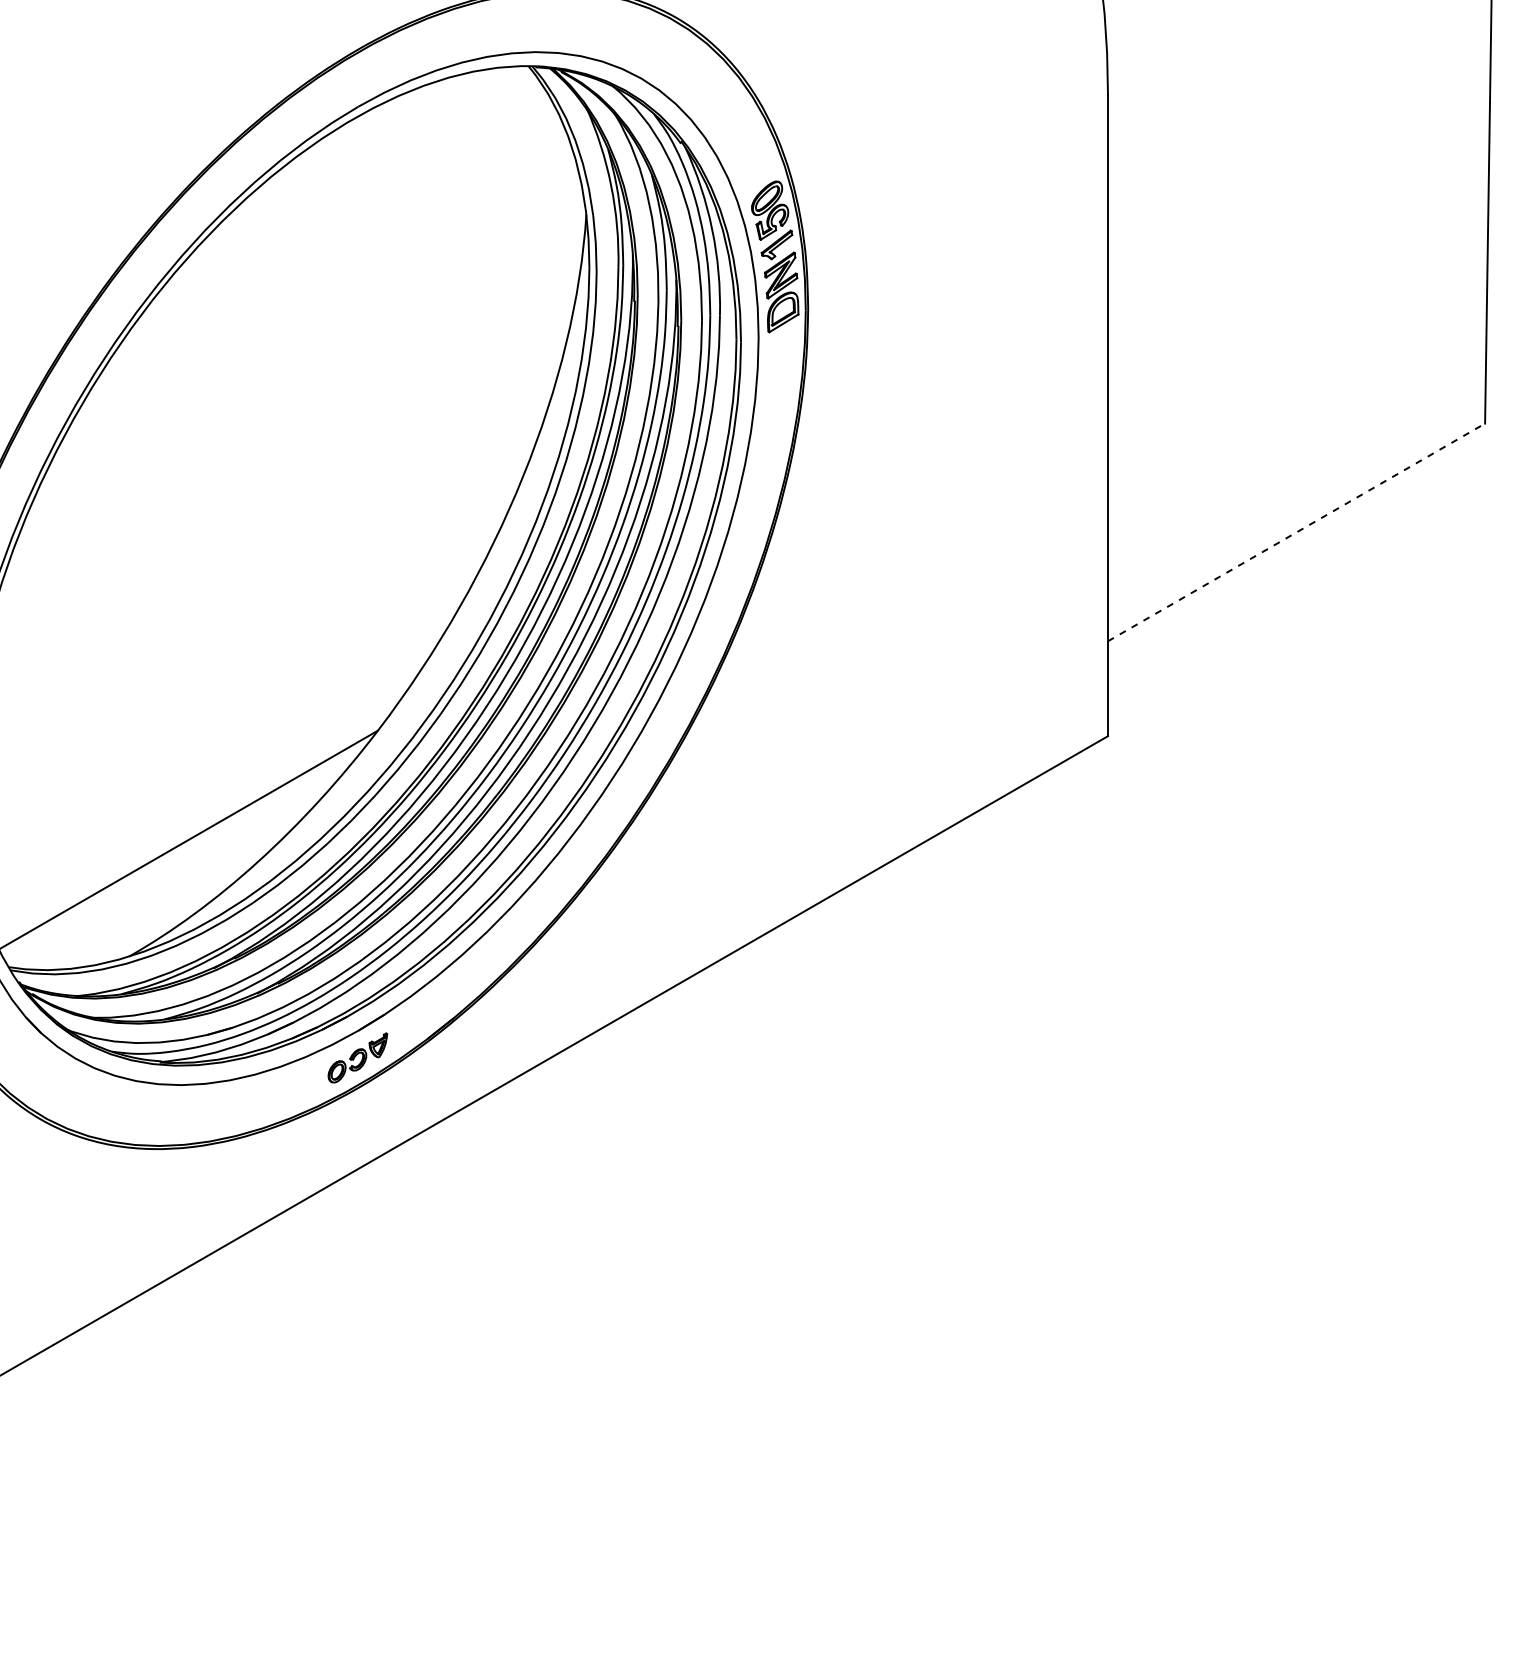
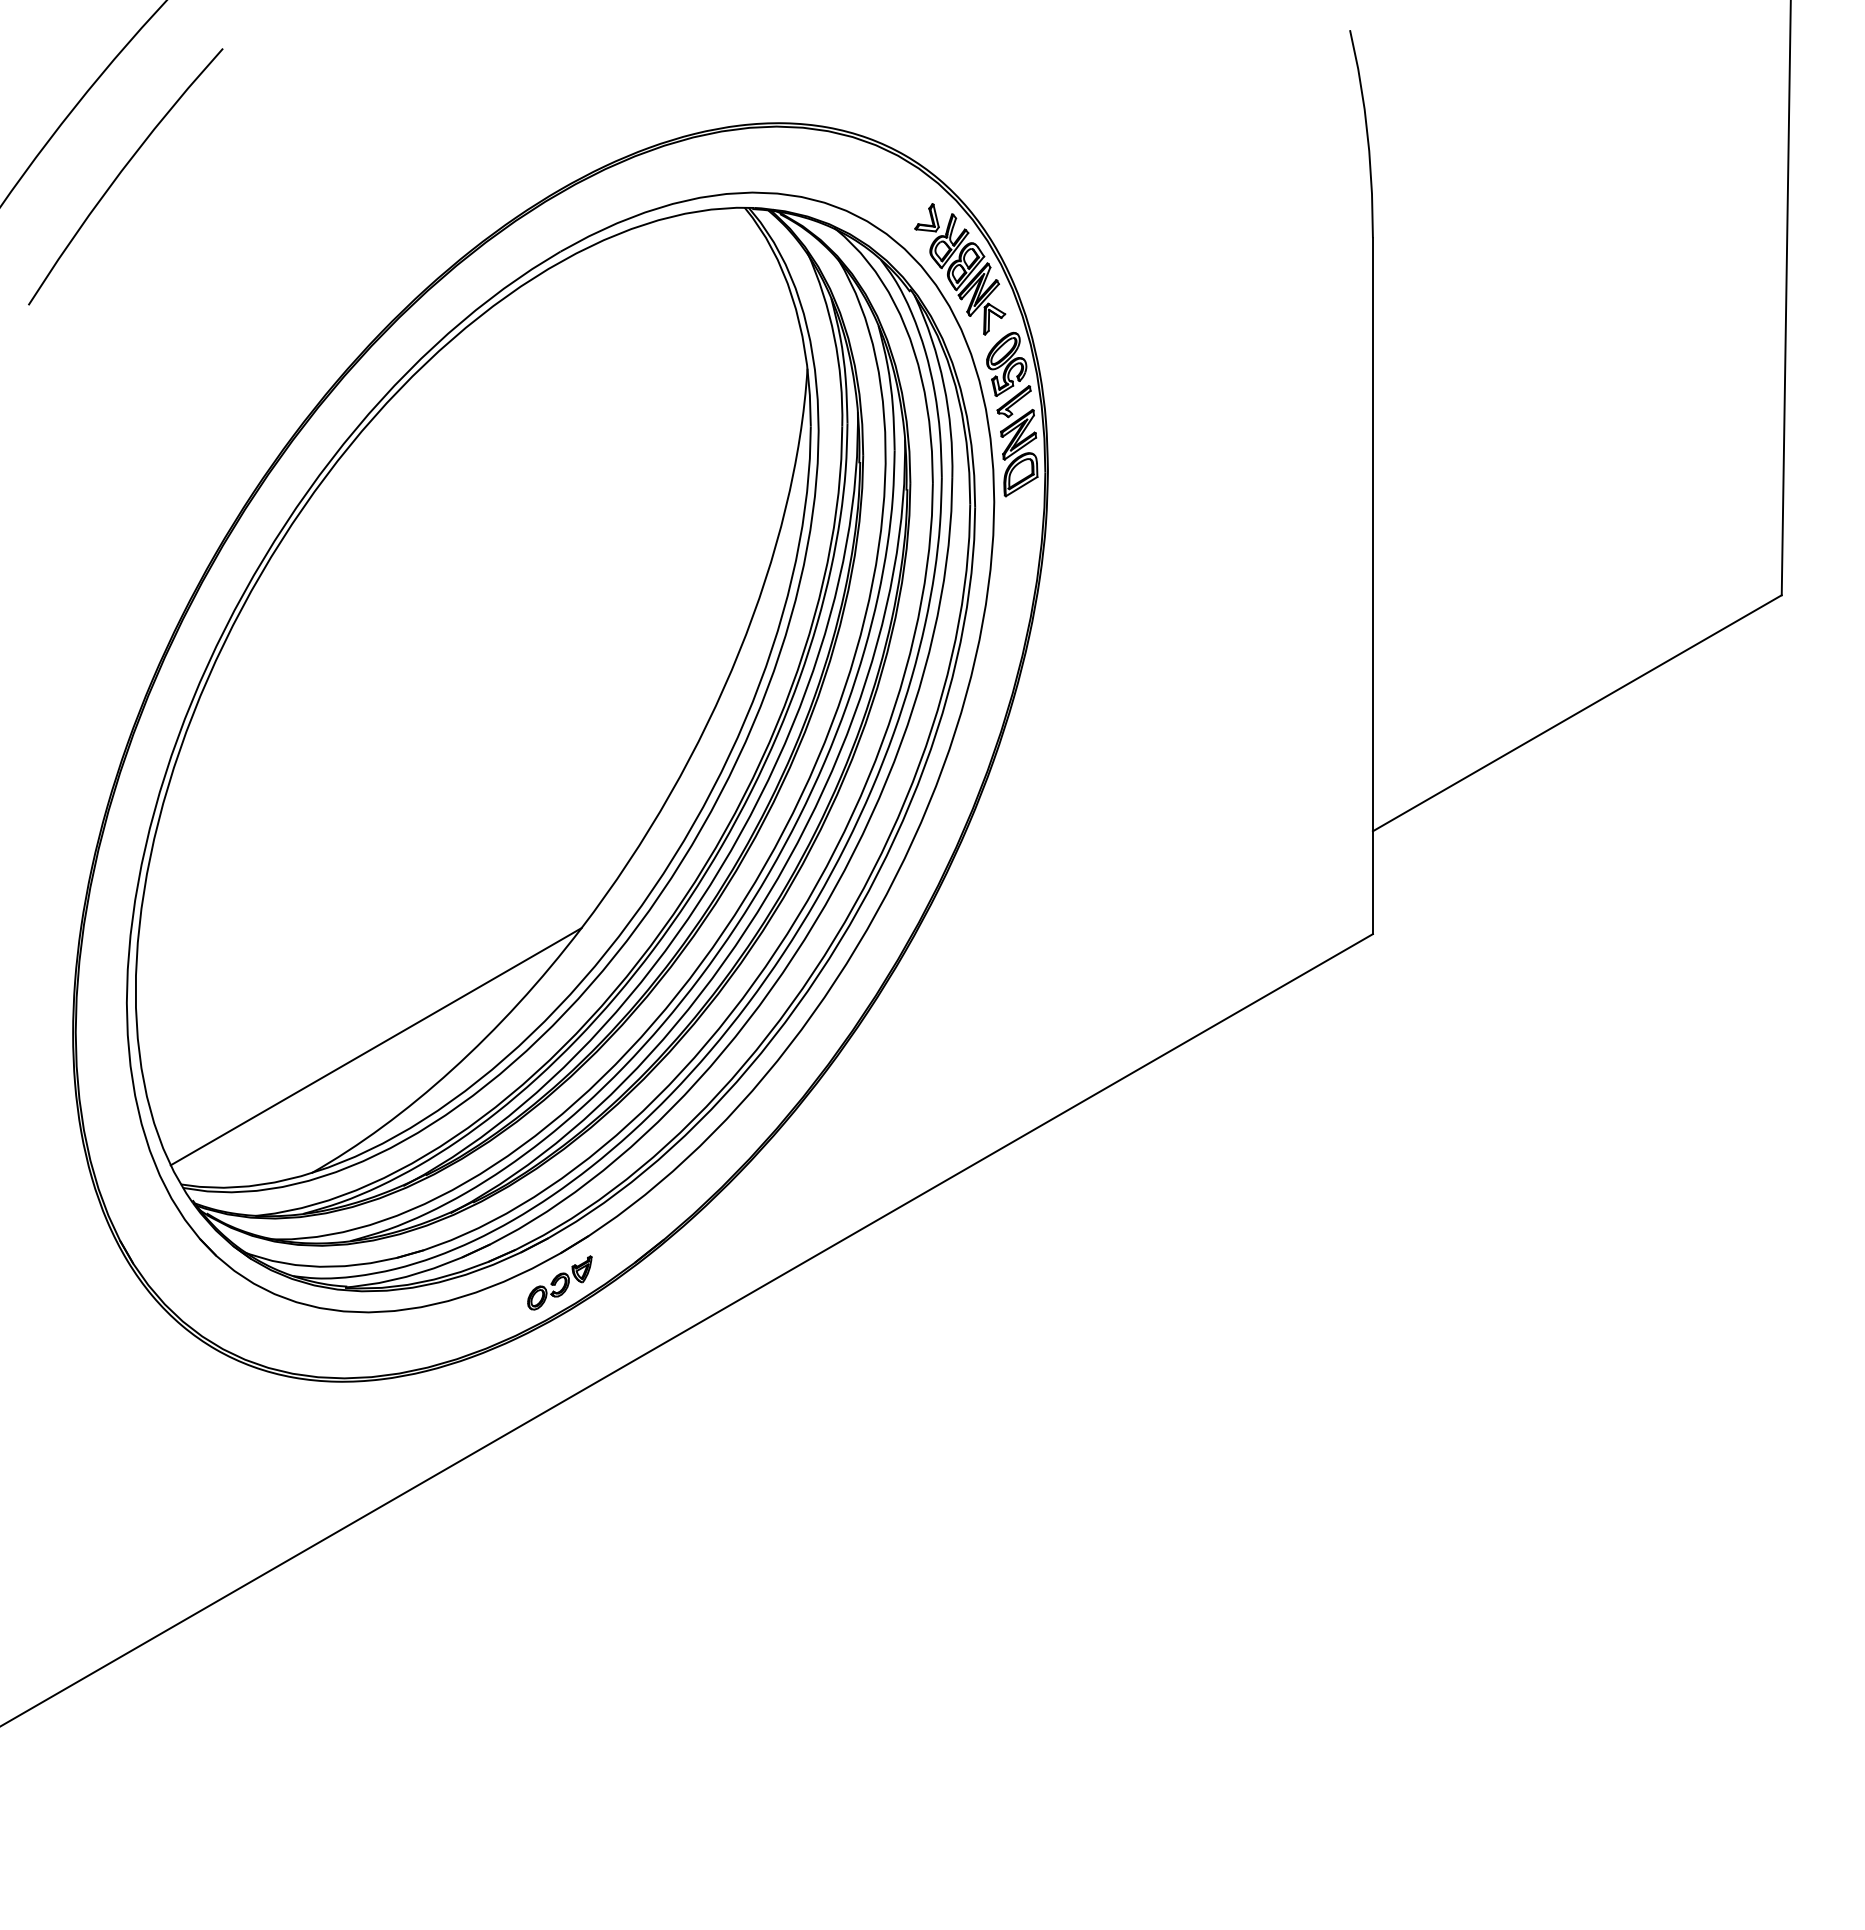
part: (727, 123) -> (960, 269), added
line: (1296, 532) -> (1577, 713), dashed -> solid

